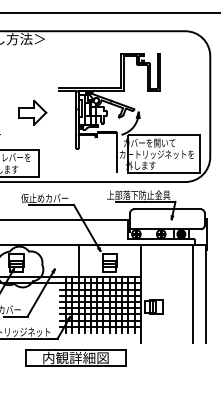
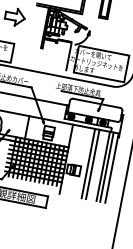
line: (172, 293) -> (88, 163), added
line: (178, 293) -> (92, 163), added
line: (198, 293) -> (107, 166), added

